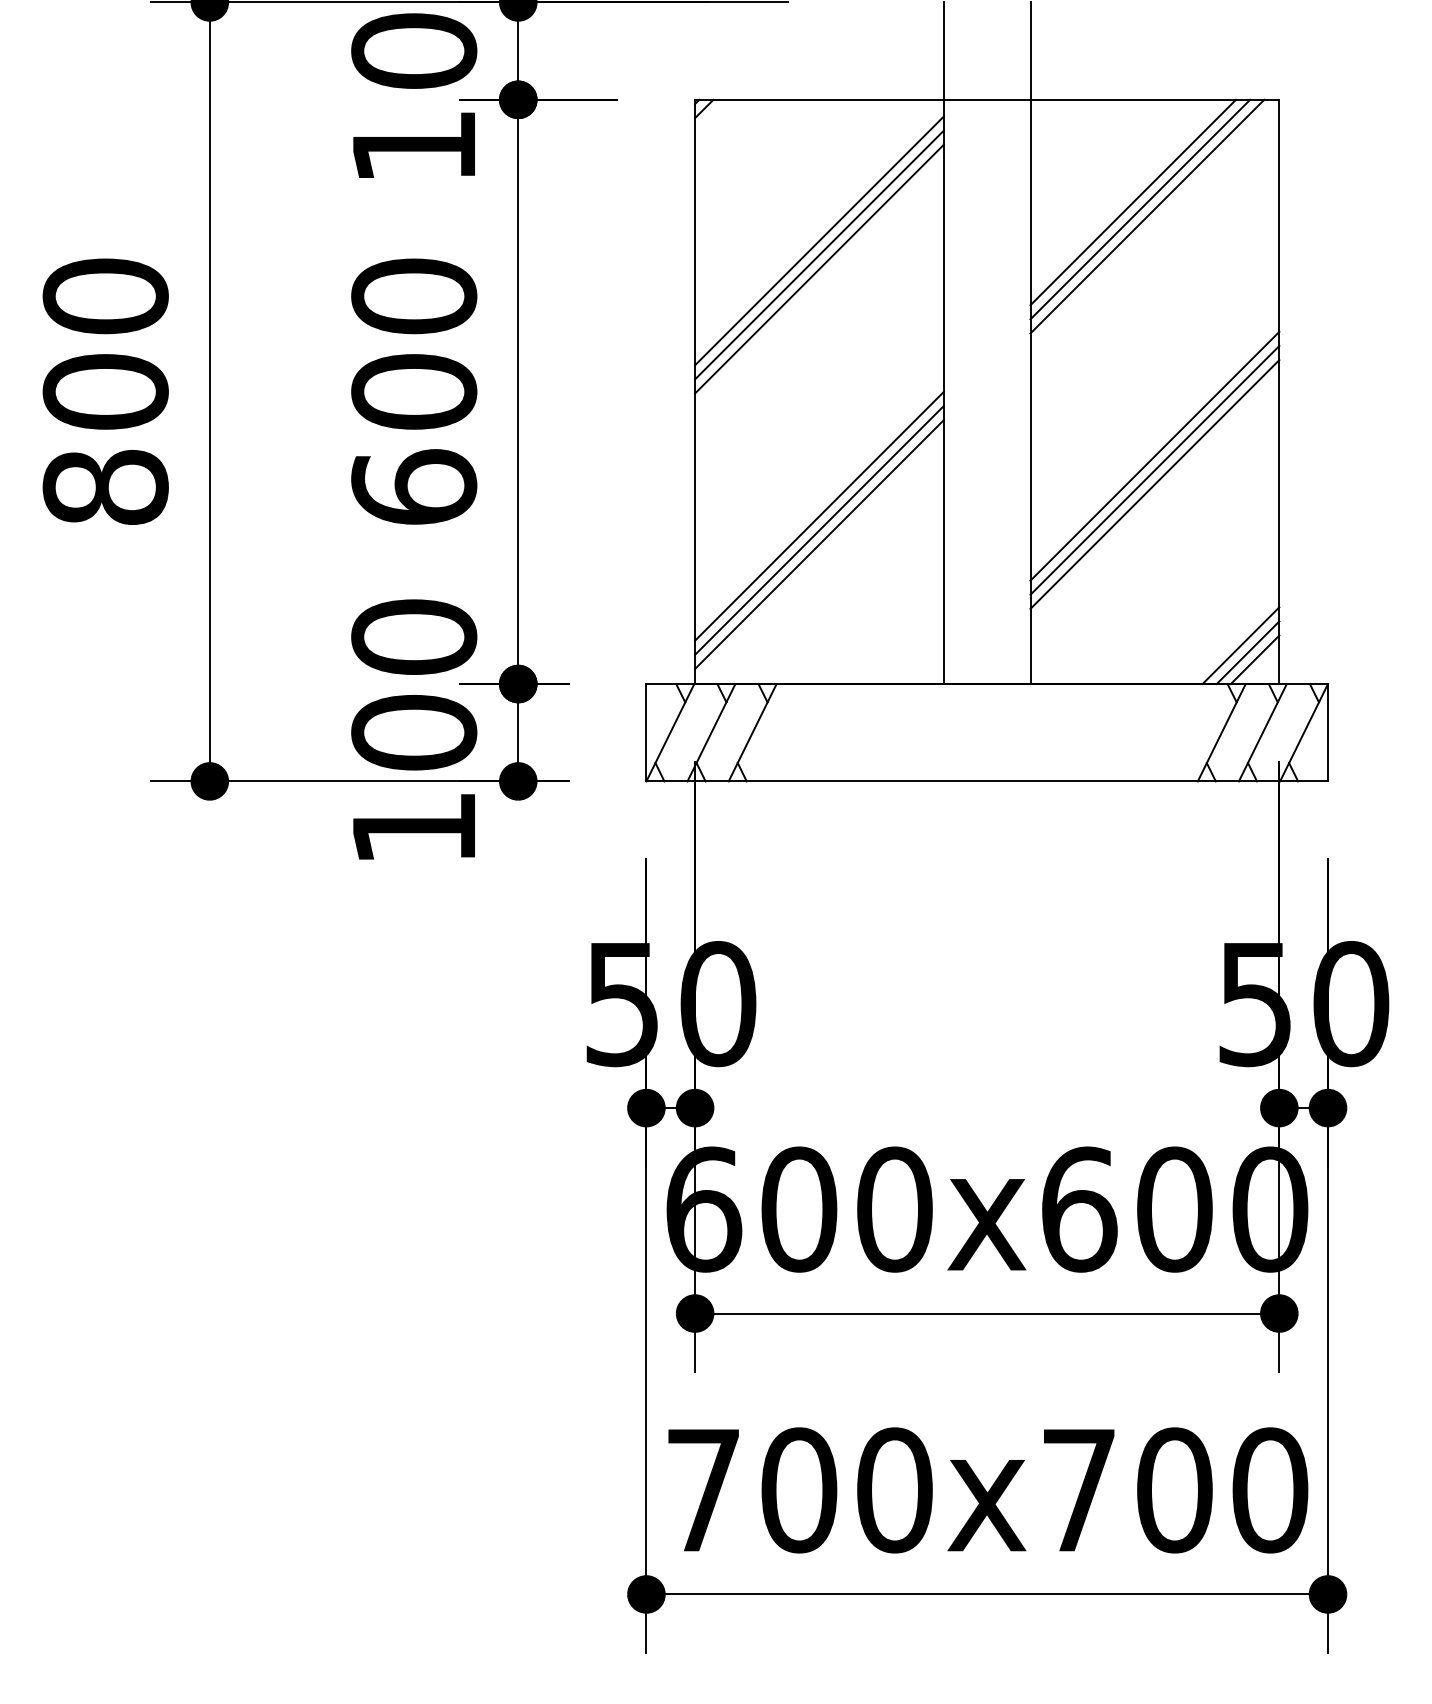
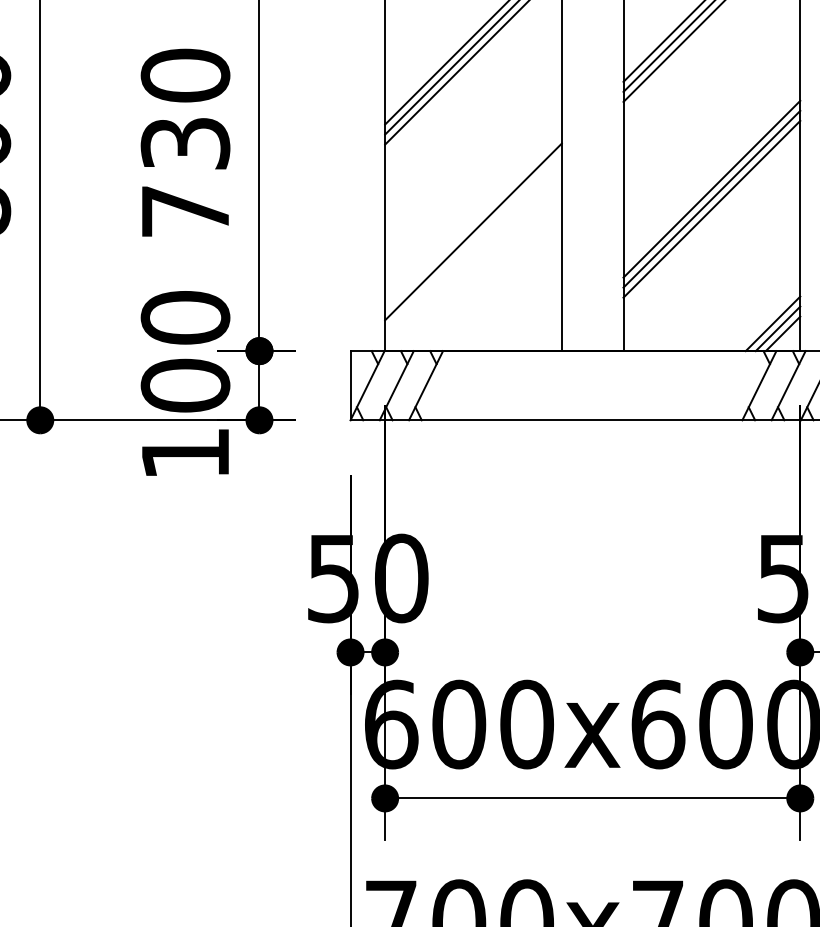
text: (414, 439) -> (185, 177), 600 -> 730
line: (819, 530) -> (473, 242), removed
line: (819, 544) -> (473, 251), removed

